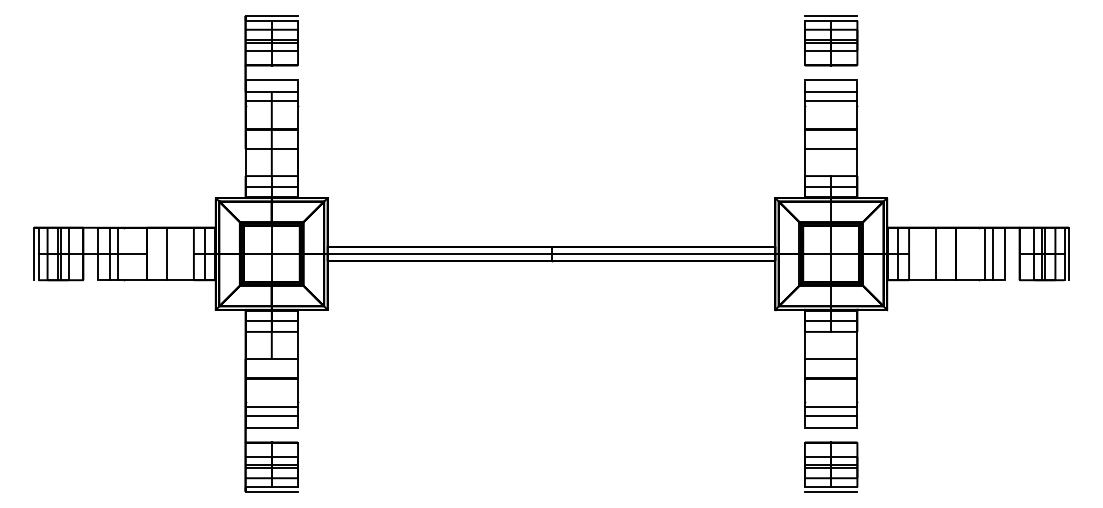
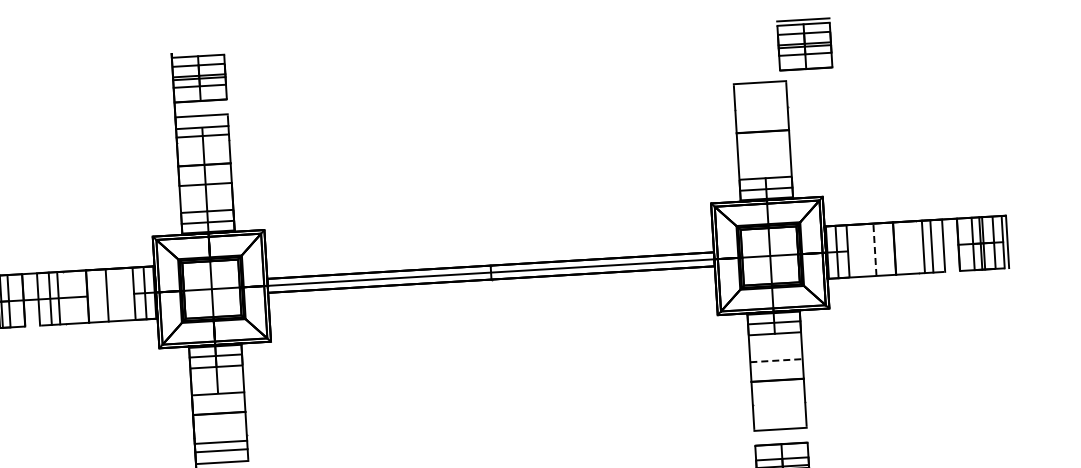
line: (271, 16) -> (197, 52), removed
part: (831, 40) -> (805, 44), moved
line: (830, 92) -> (760, 94), removed
line: (830, 100) -> (760, 102), removed
line: (830, 149) -> (763, 151), removed
line: (936, 253) -> (875, 249), solid -> dashed
line: (831, 358) -> (776, 360), solid -> dashed
line: (830, 407) -> (778, 409), removed
line: (830, 415) -> (779, 417), removed

